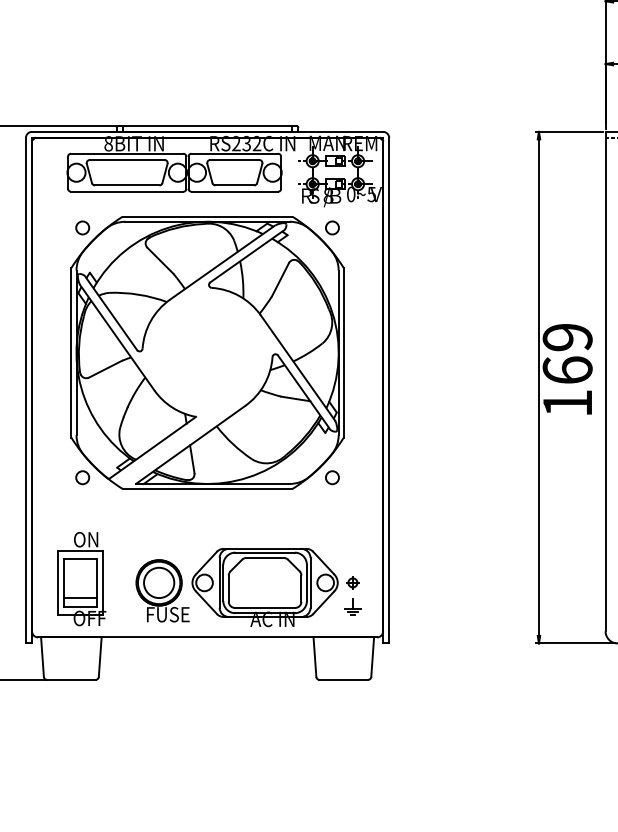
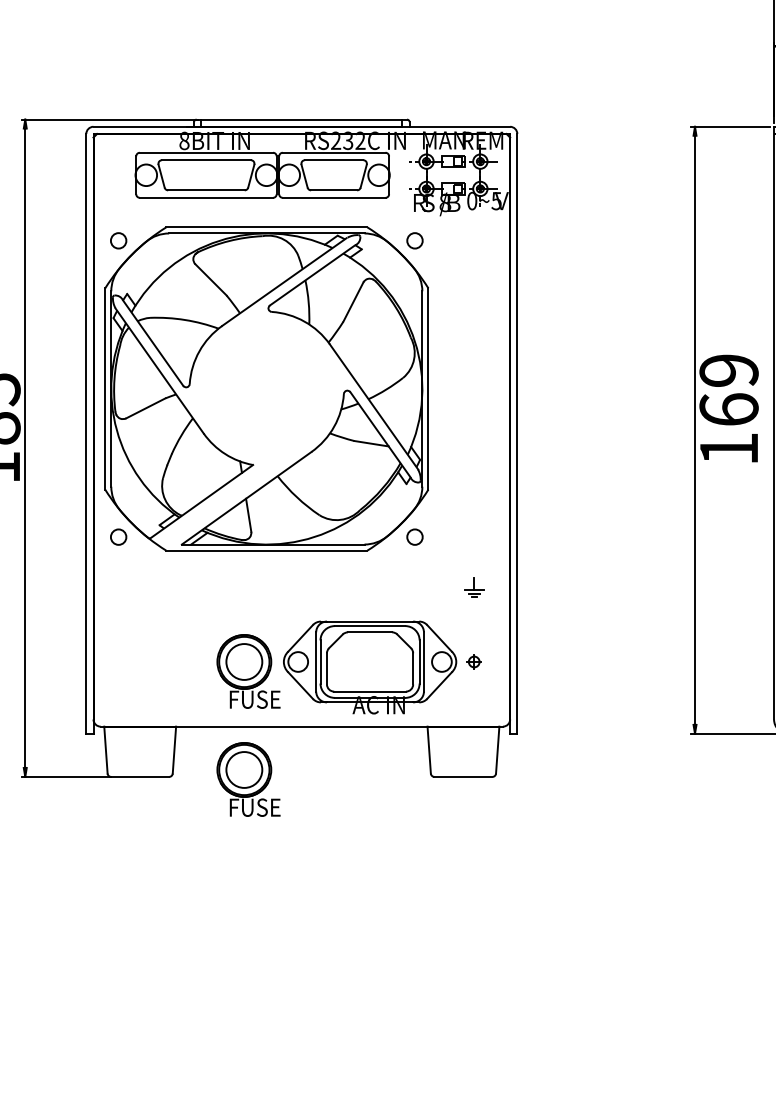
part: (207, 352) -> (266, 388), moved
part: (81, 579) -> (152, 657), removed
part: (353, 606) -> (474, 587), moved
part: (162, 681) -> (248, 779), added

